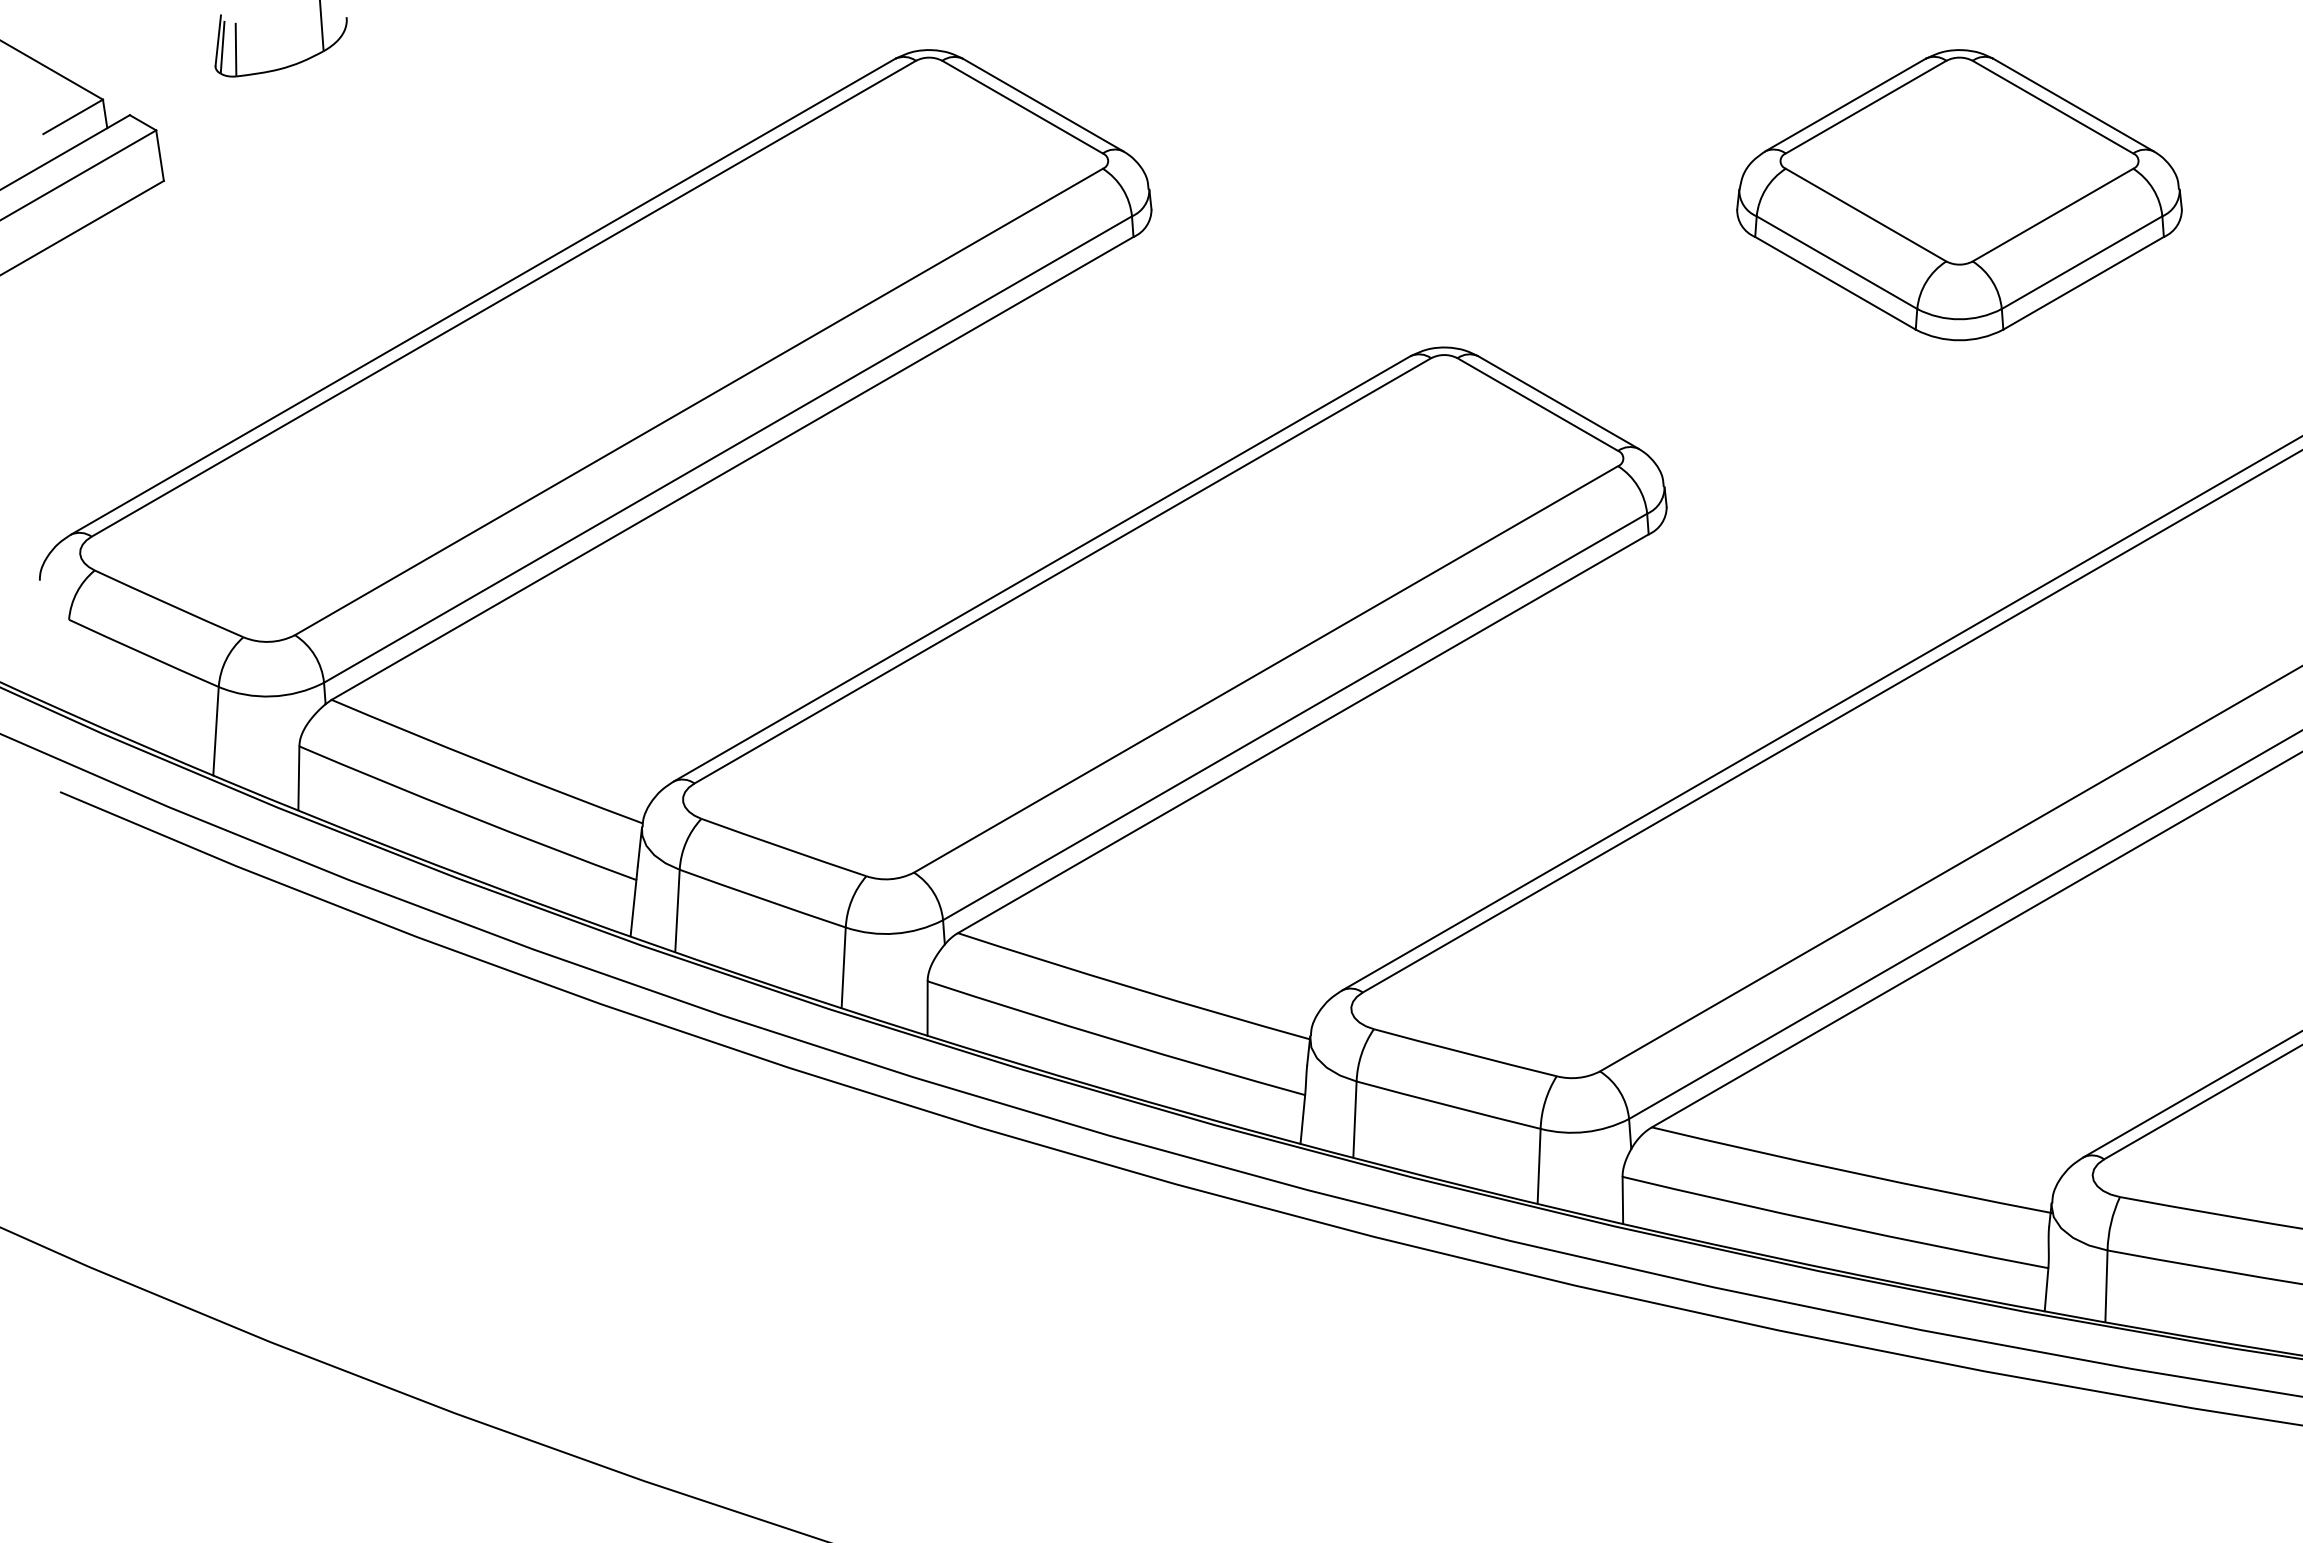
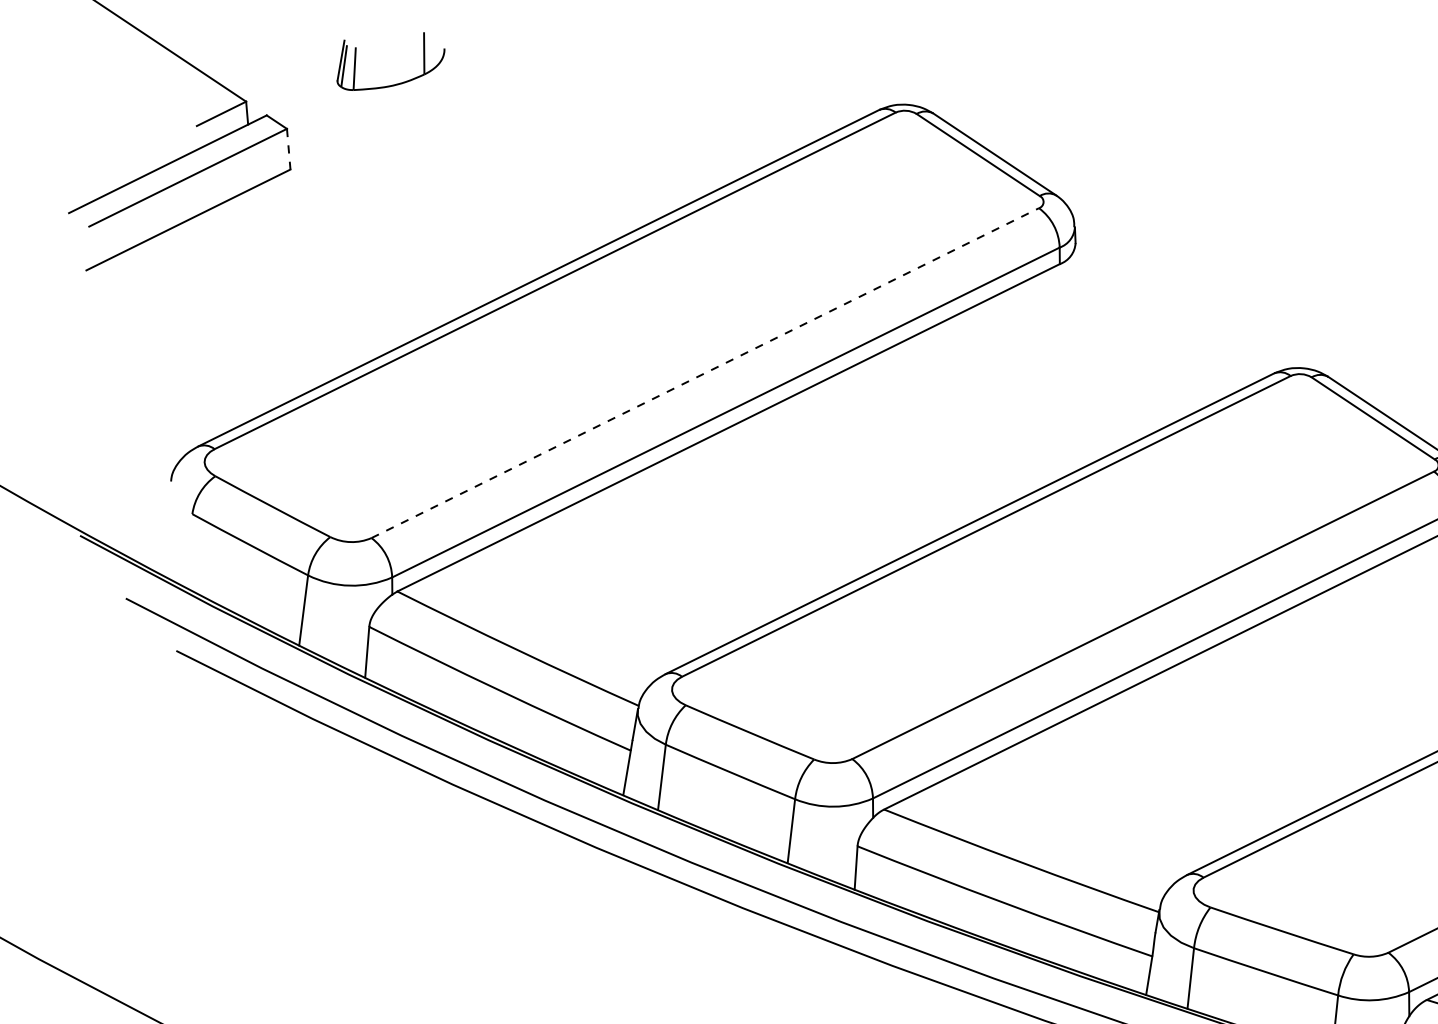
line: (160, 155) -> (289, 149), solid -> dashed
line: (699, 401) -> (705, 372), solid -> dashed

